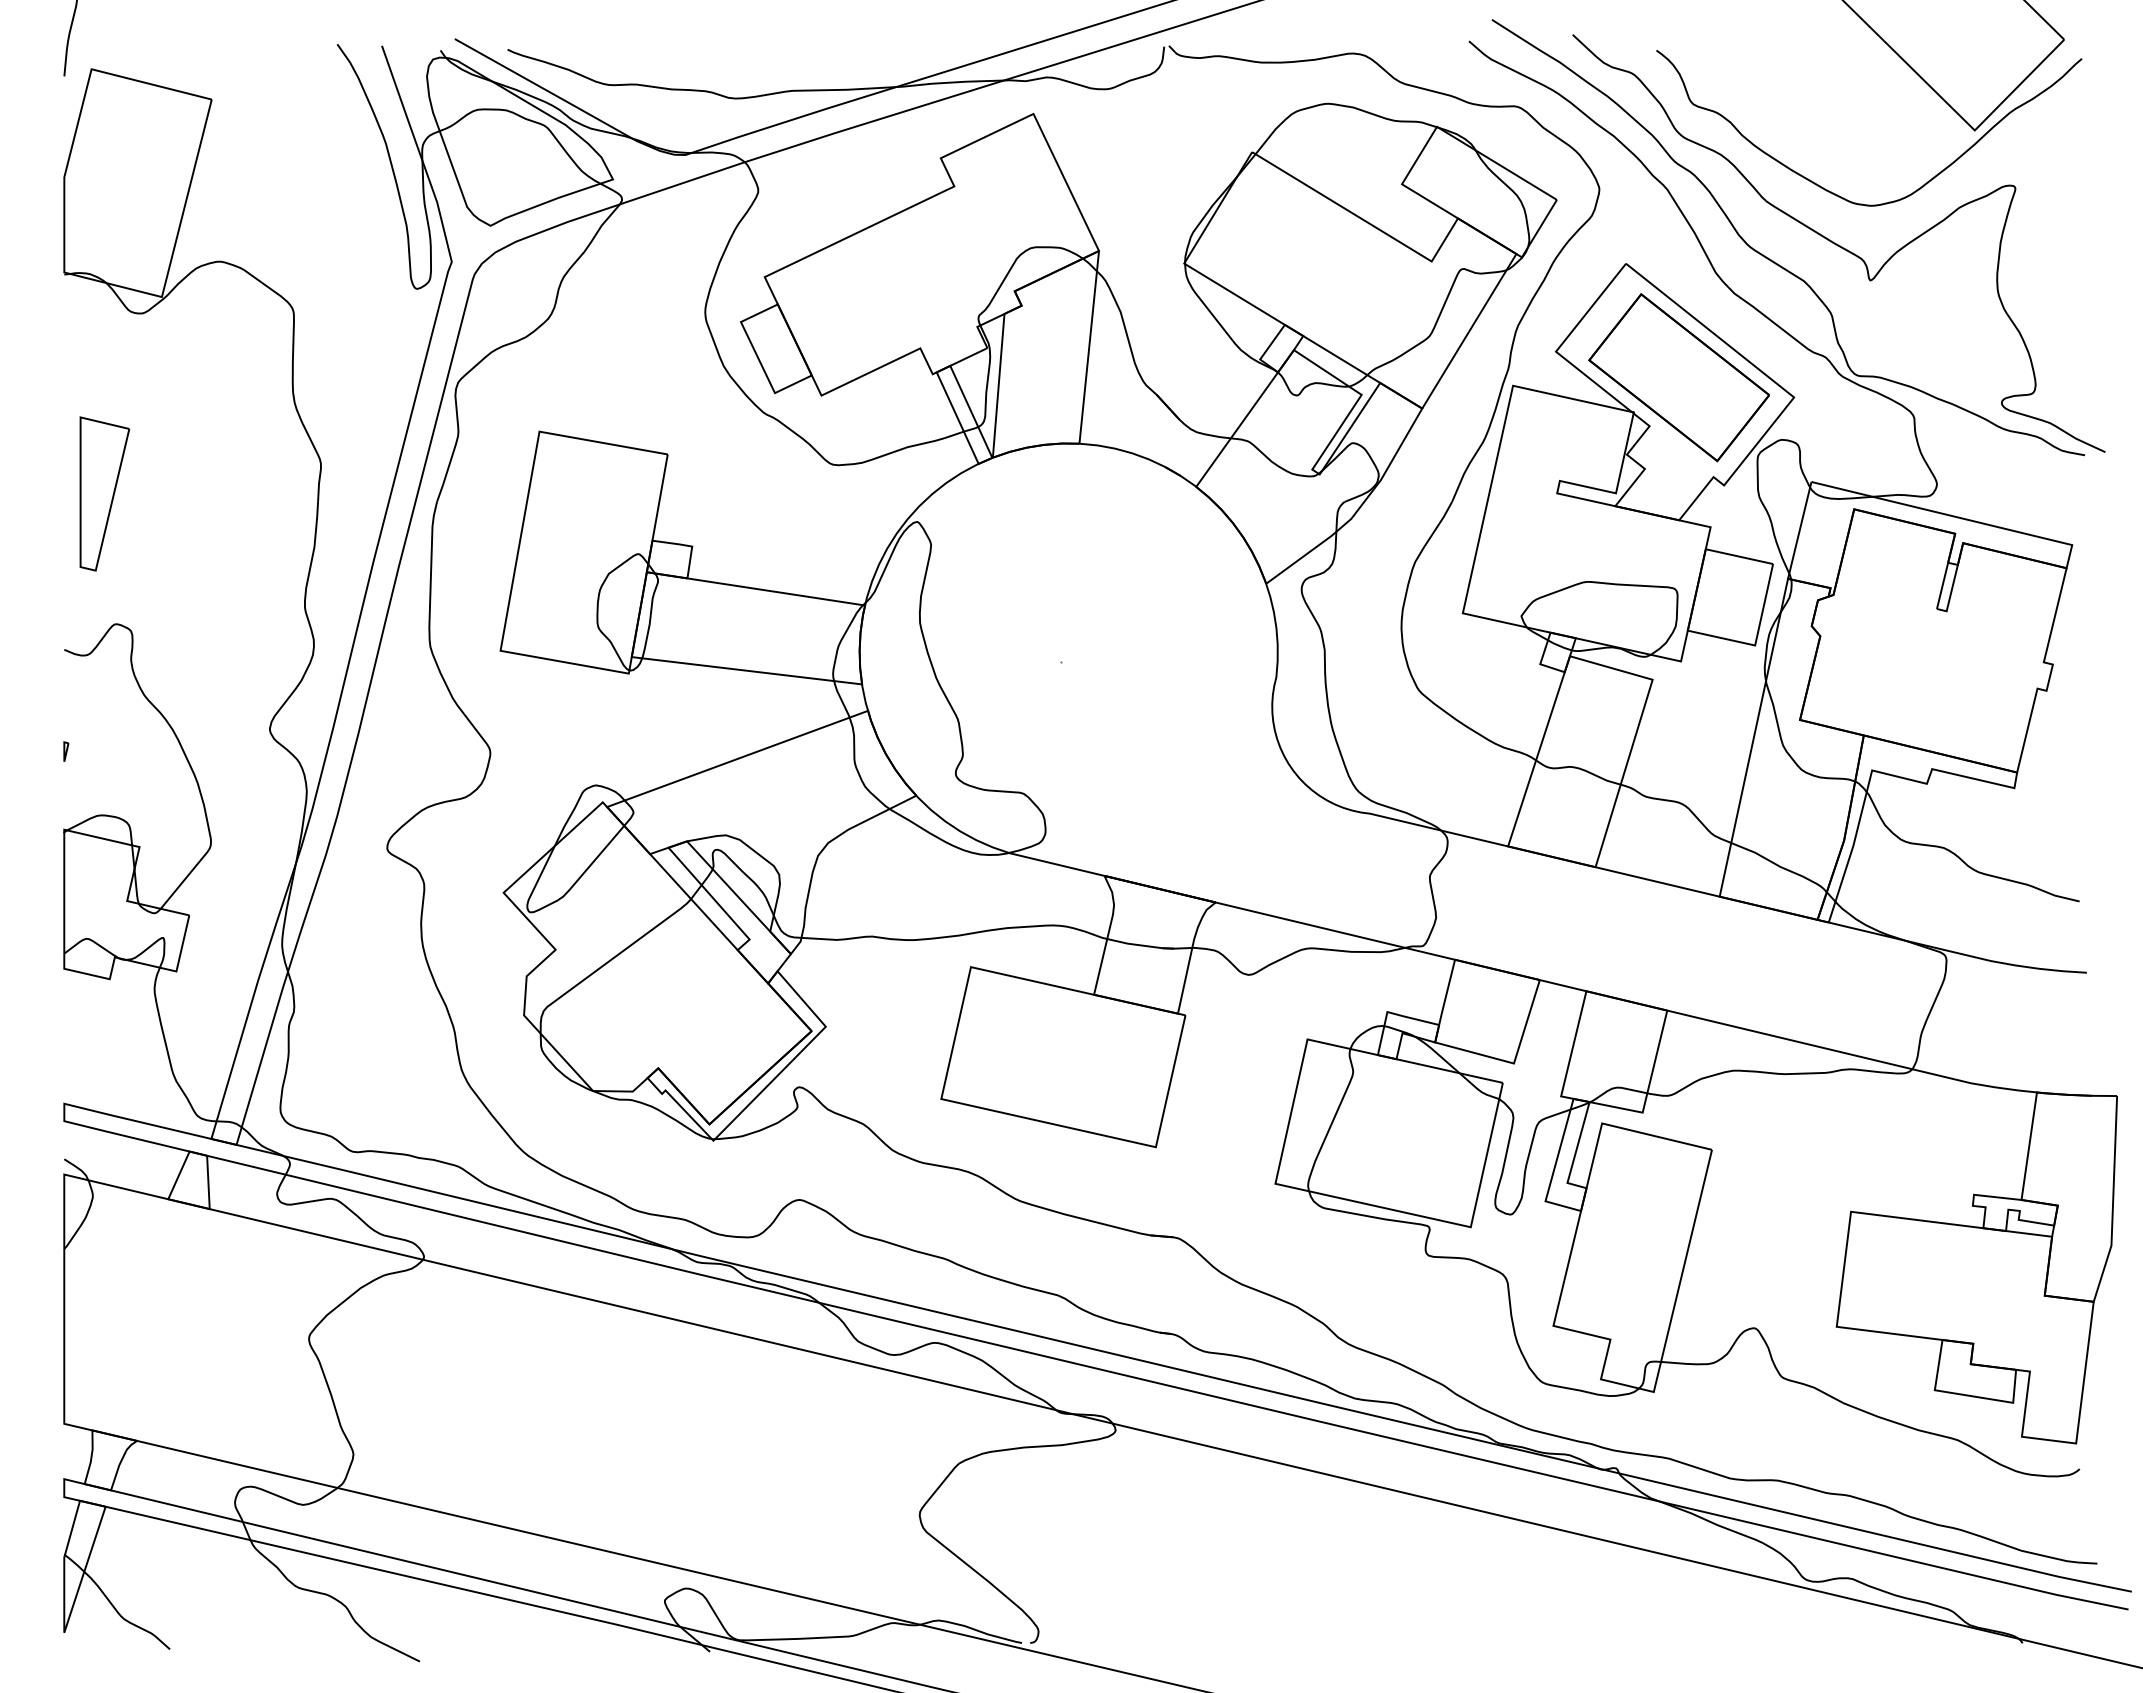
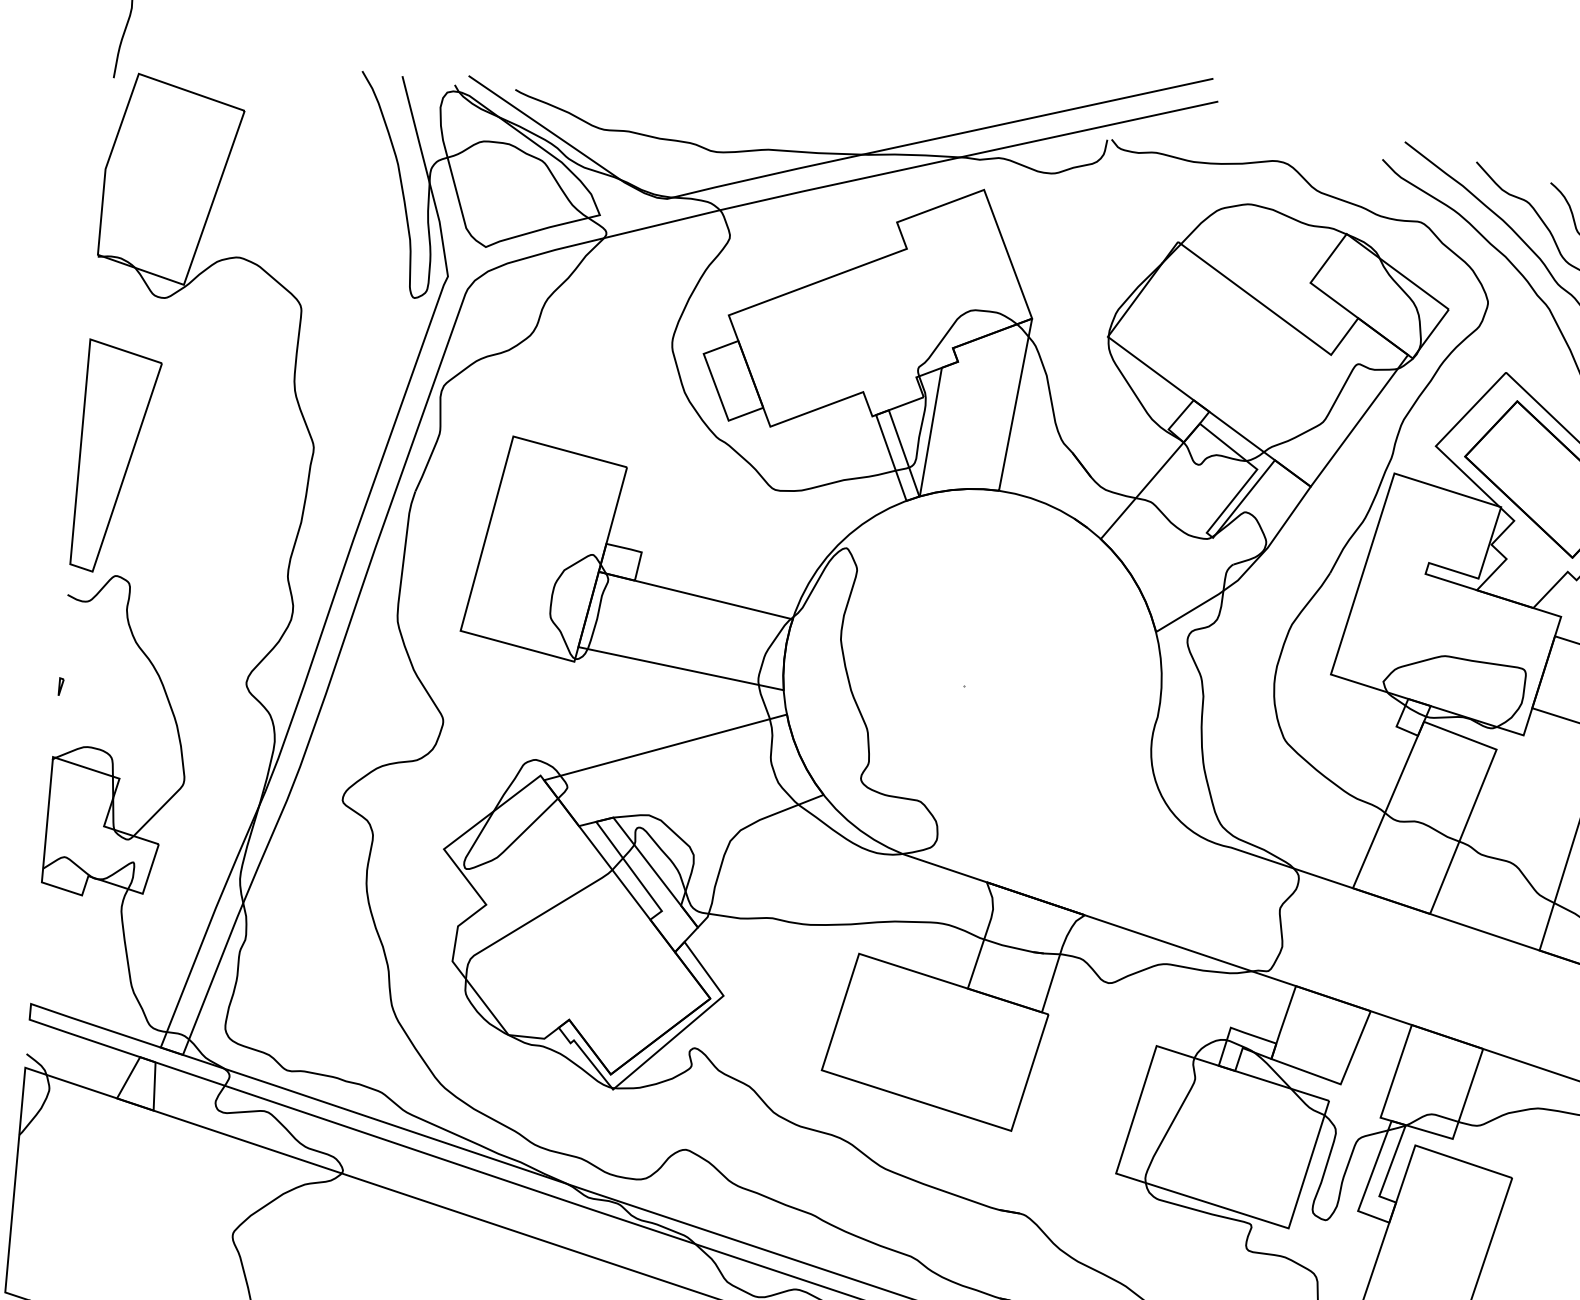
part: (104, 493) -> (116, 457), size x1.67

